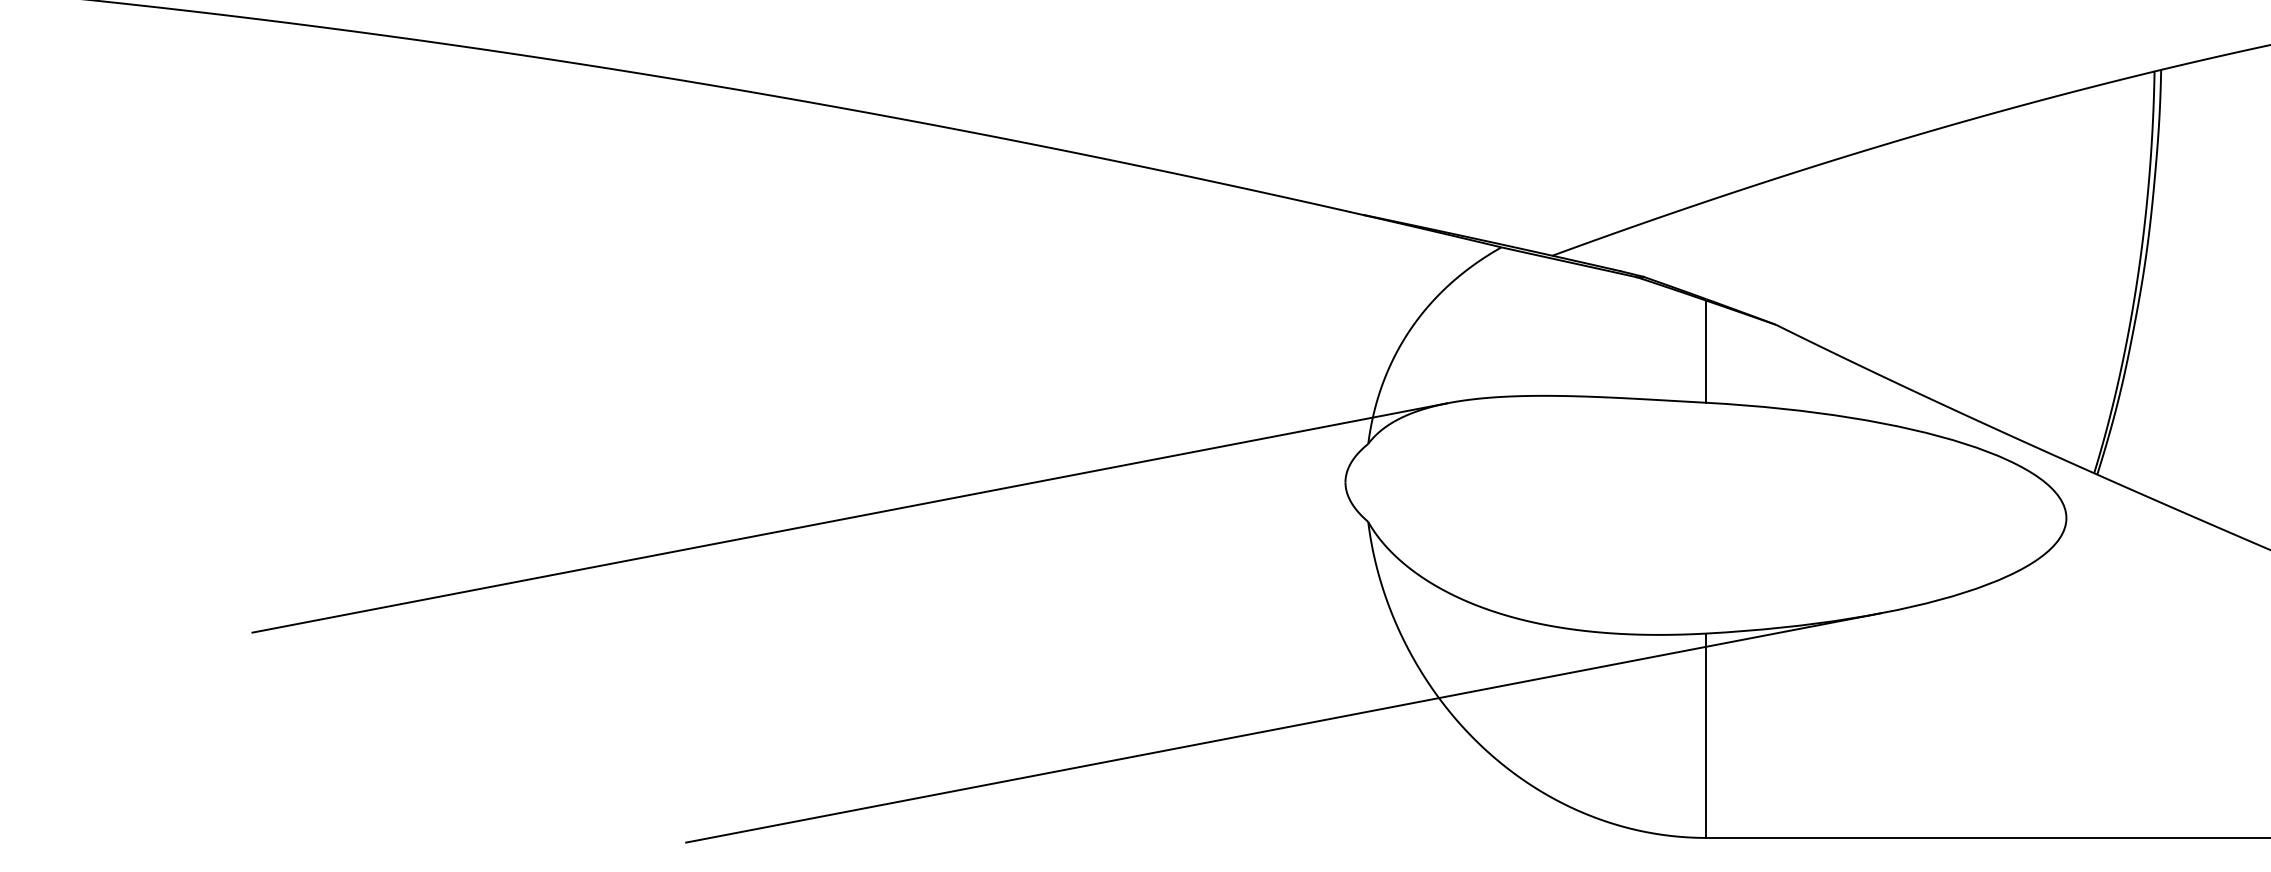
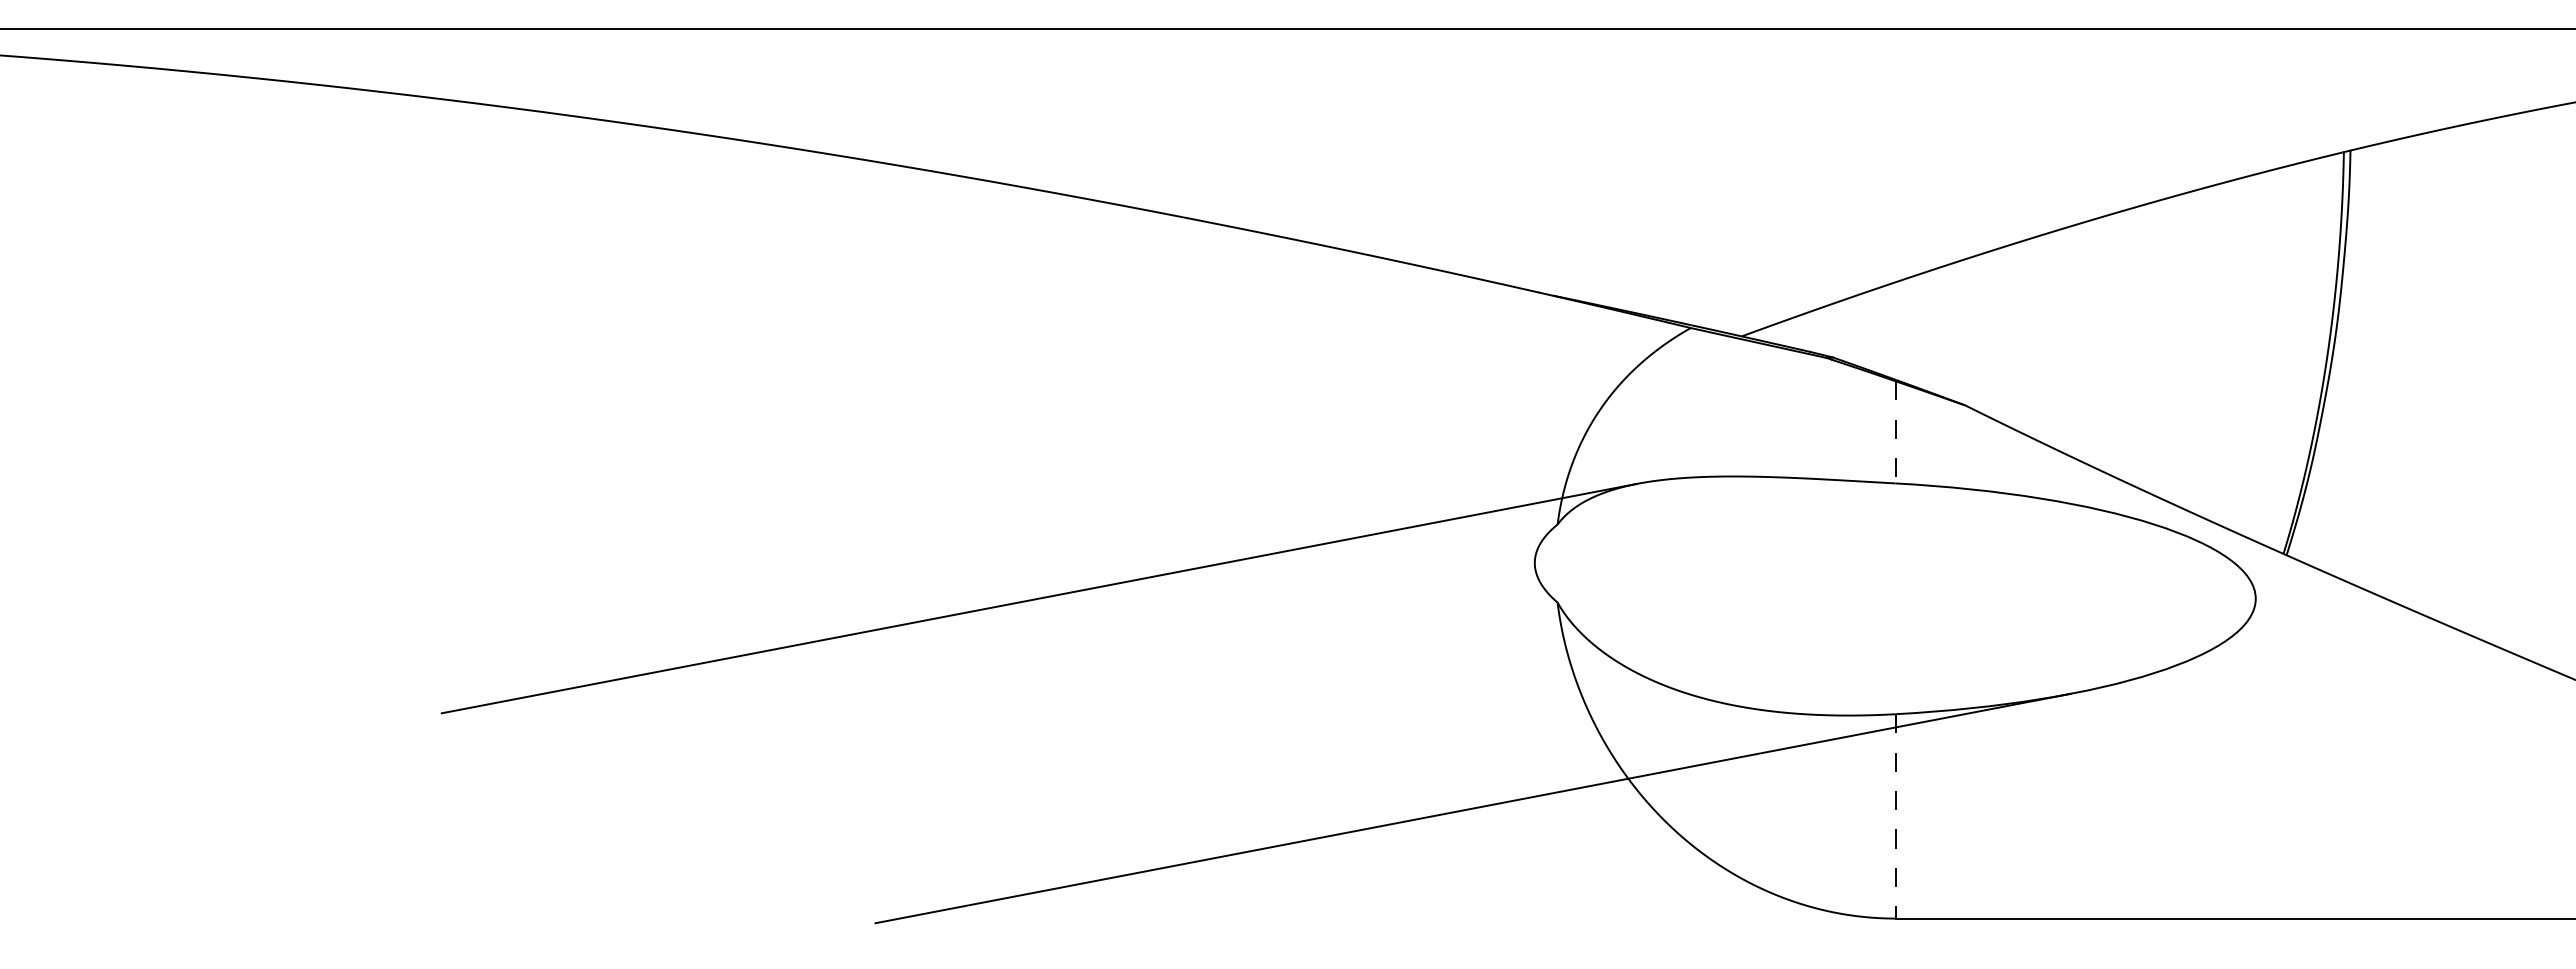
line: (1706, 351) -> (1895, 432), solid -> dashed
line: (1706, 735) -> (1895, 816), solid -> dashed

